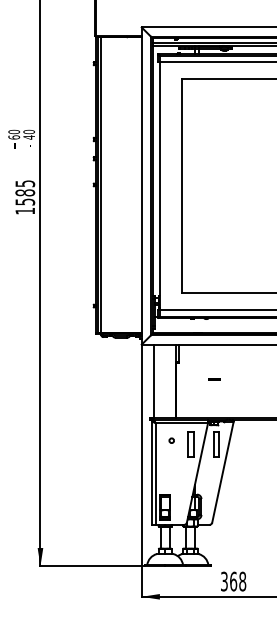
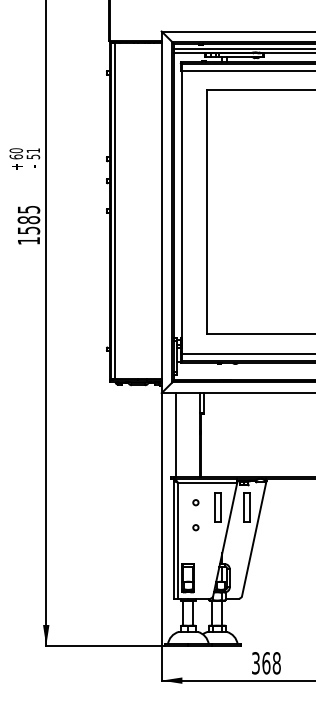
text: (29, 134) -> (33, 153), 40 -> 51
part: (214, 379) -> (244, 432), removed
circle: (171, 462) -> (195, 527), added

